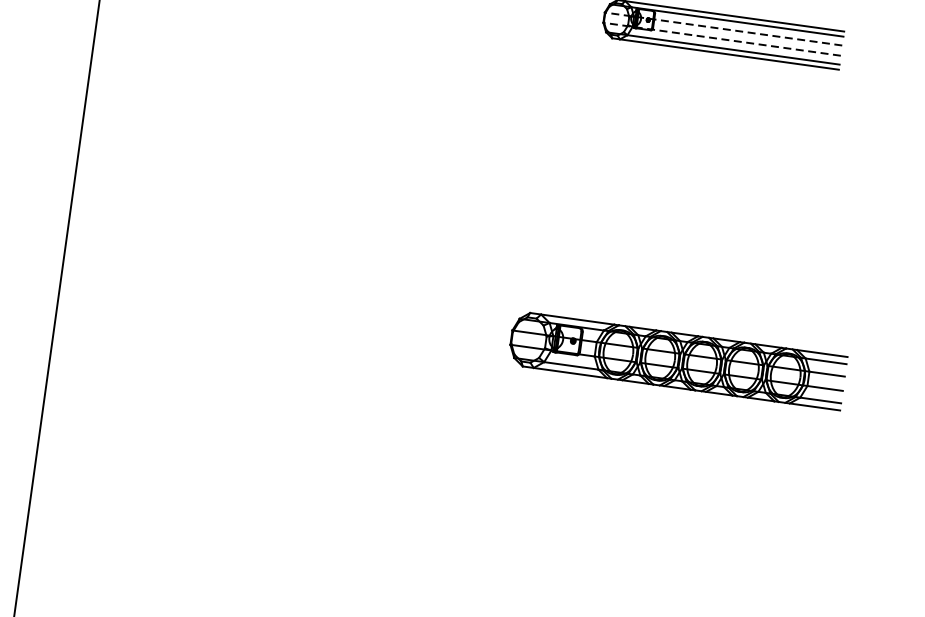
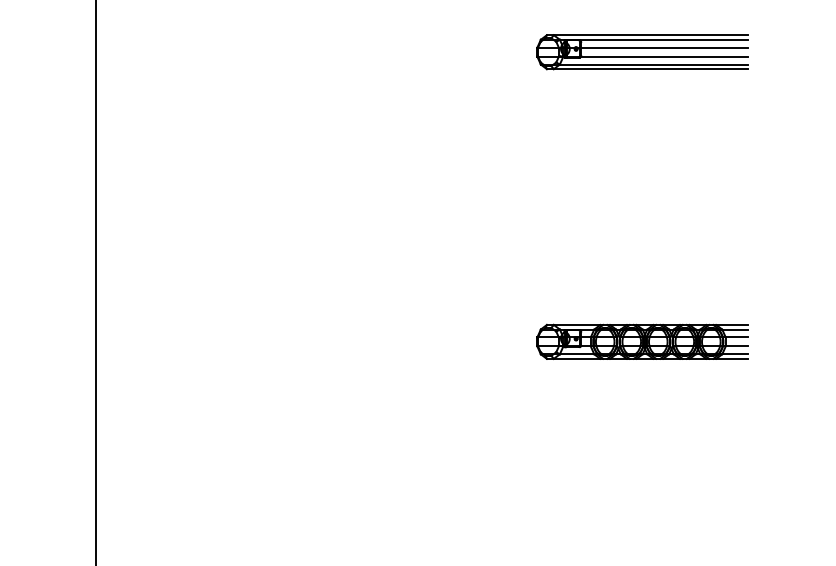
line: (723, 28) -> (642, 47), dashed -> solid
line: (721, 38) -> (642, 56), dashed -> solid
part: (677, 359) -> (642, 341), size x0.71

